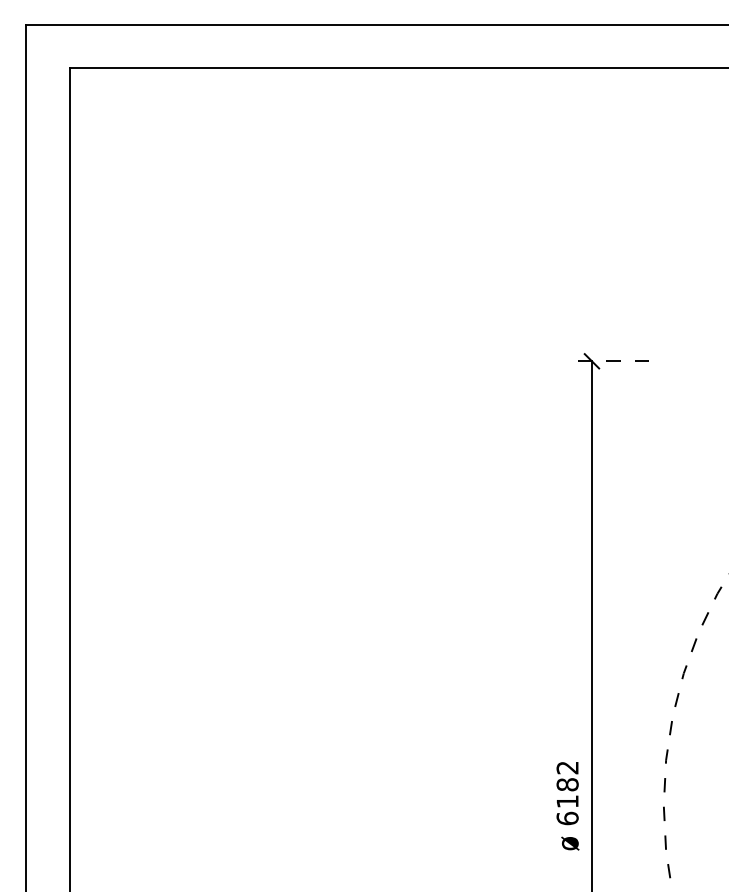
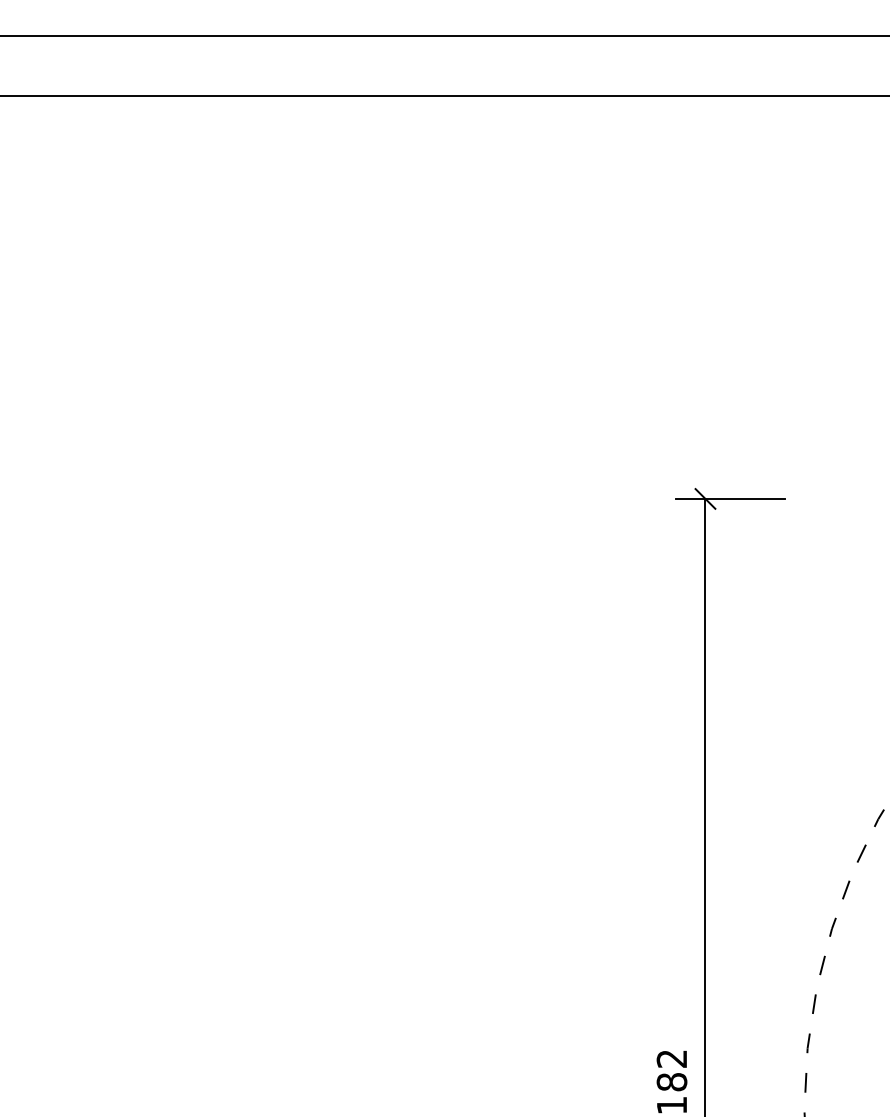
line: (609, 361) -> (729, 499), dashed -> solid

